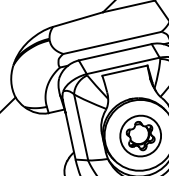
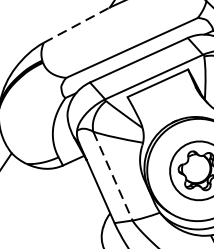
line: (78, 19) -> (77, 24), solid -> dashed
line: (81, 127) -> (113, 176), solid -> dashed

